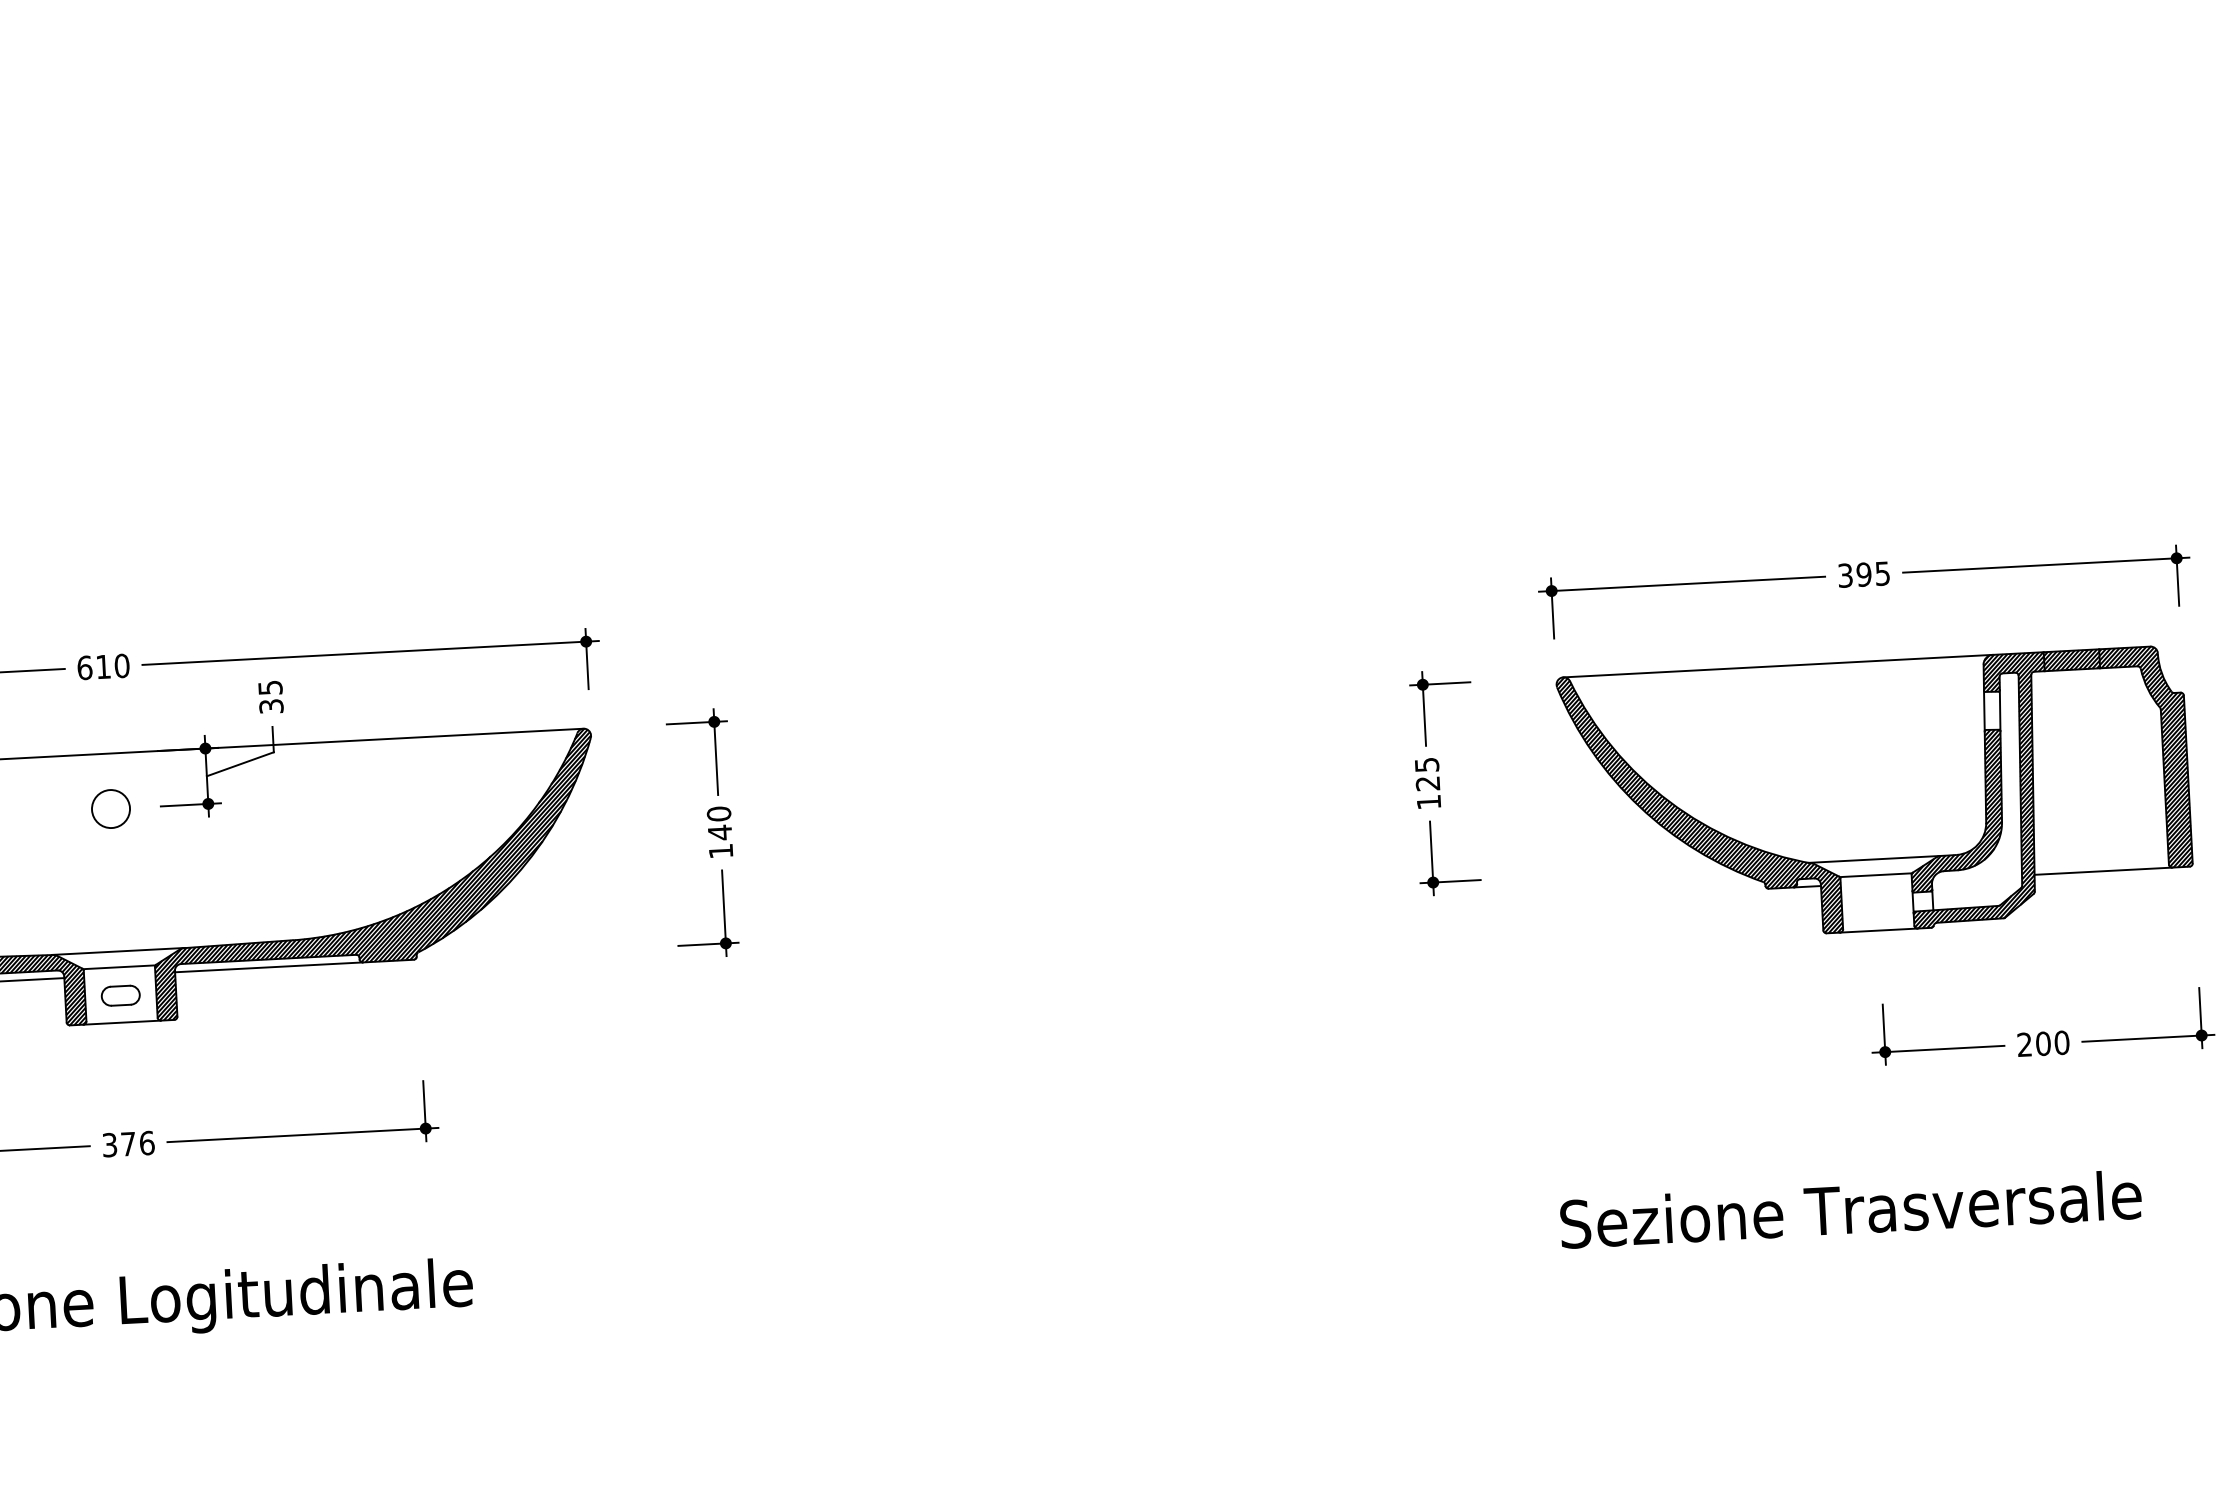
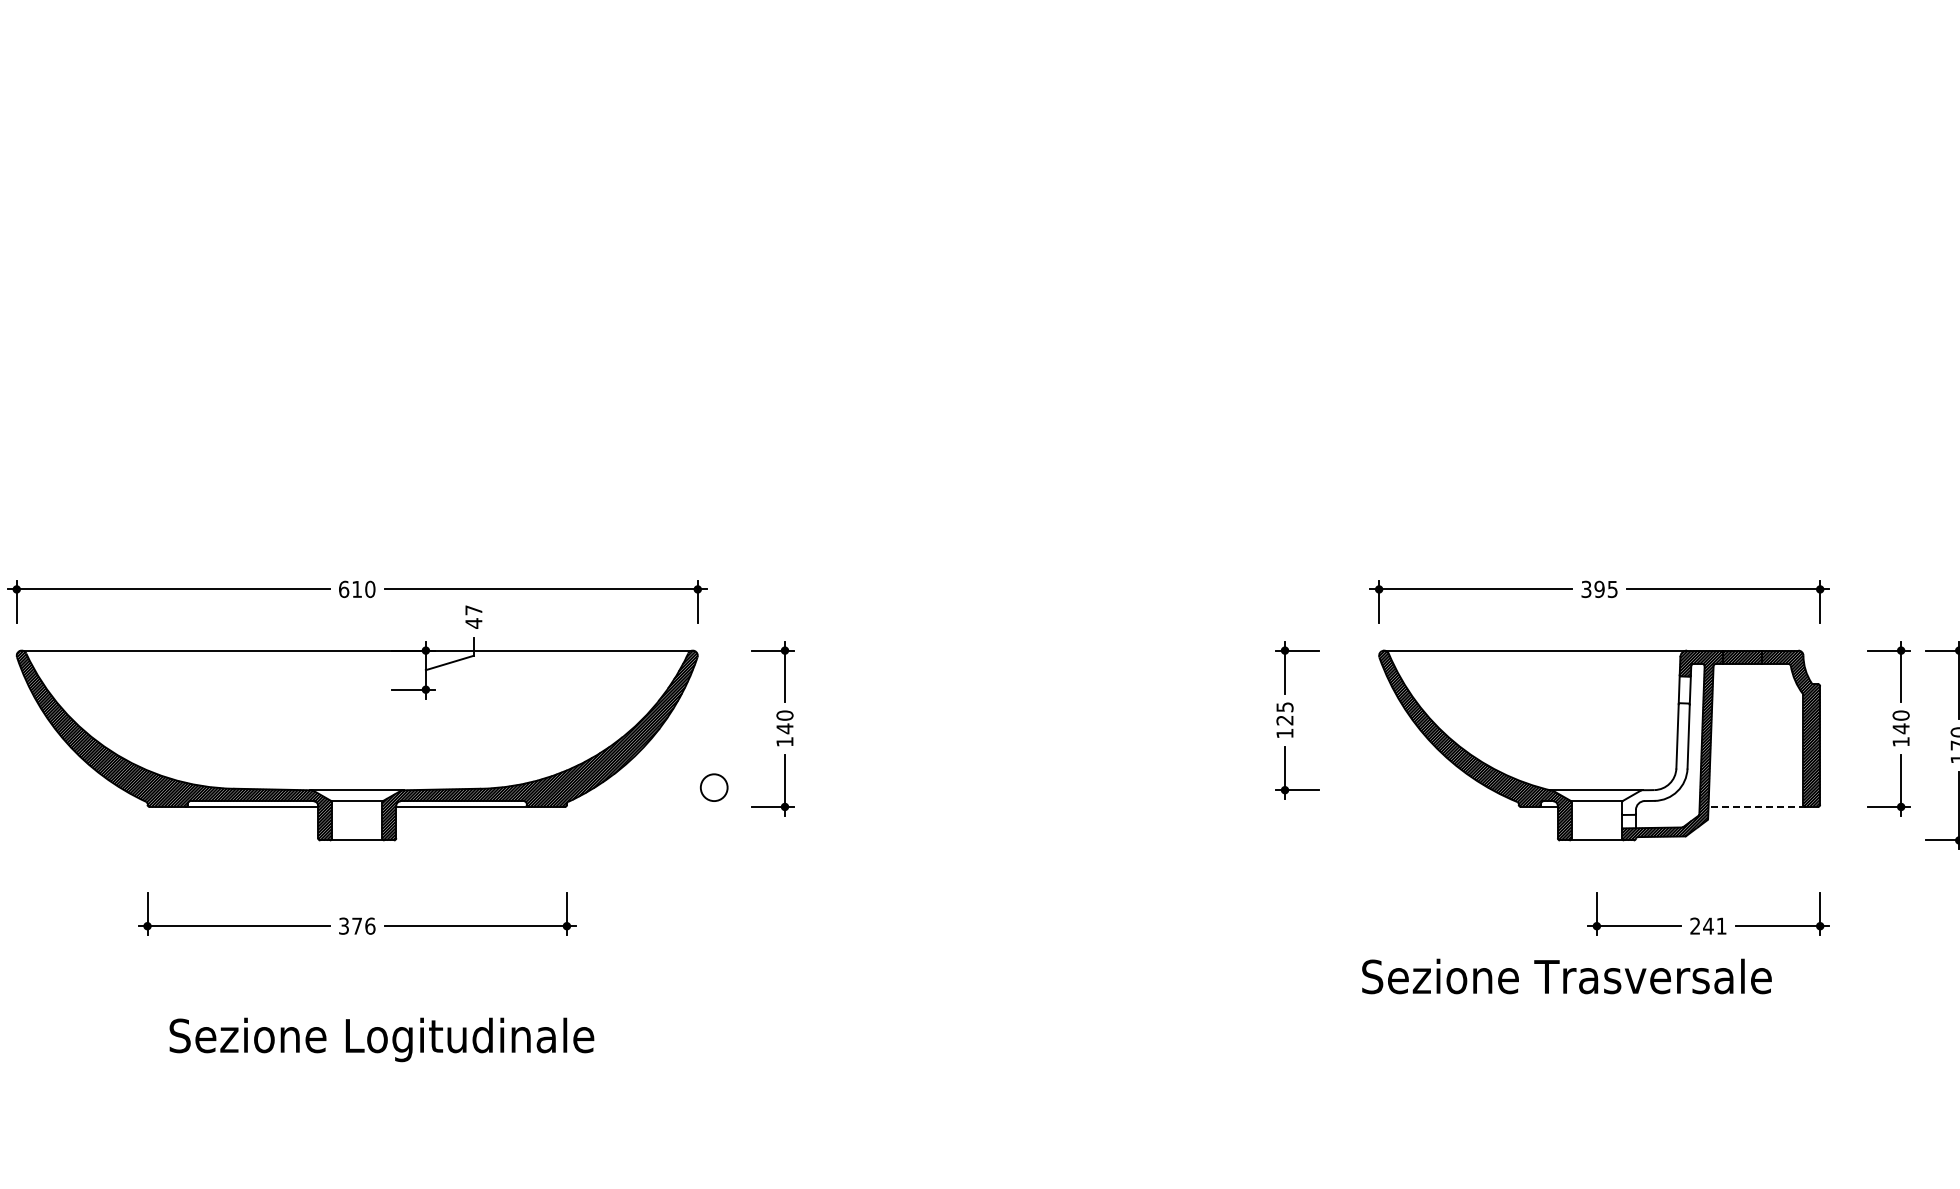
text: (270, 696) -> (473, 616), 35 -> 47
circle: (109, 808) -> (713, 787), moved
hatch: (1955, 810) -> (1655, 758), removed
line: (2103, 870) -> (1757, 806), solid -> dashed
part: (121, 994) -> (357, 820), removed
text: (2051, 1042) -> (1714, 925), 200 -> 241
text: (1850, 1209) -> (1566, 976), moved

